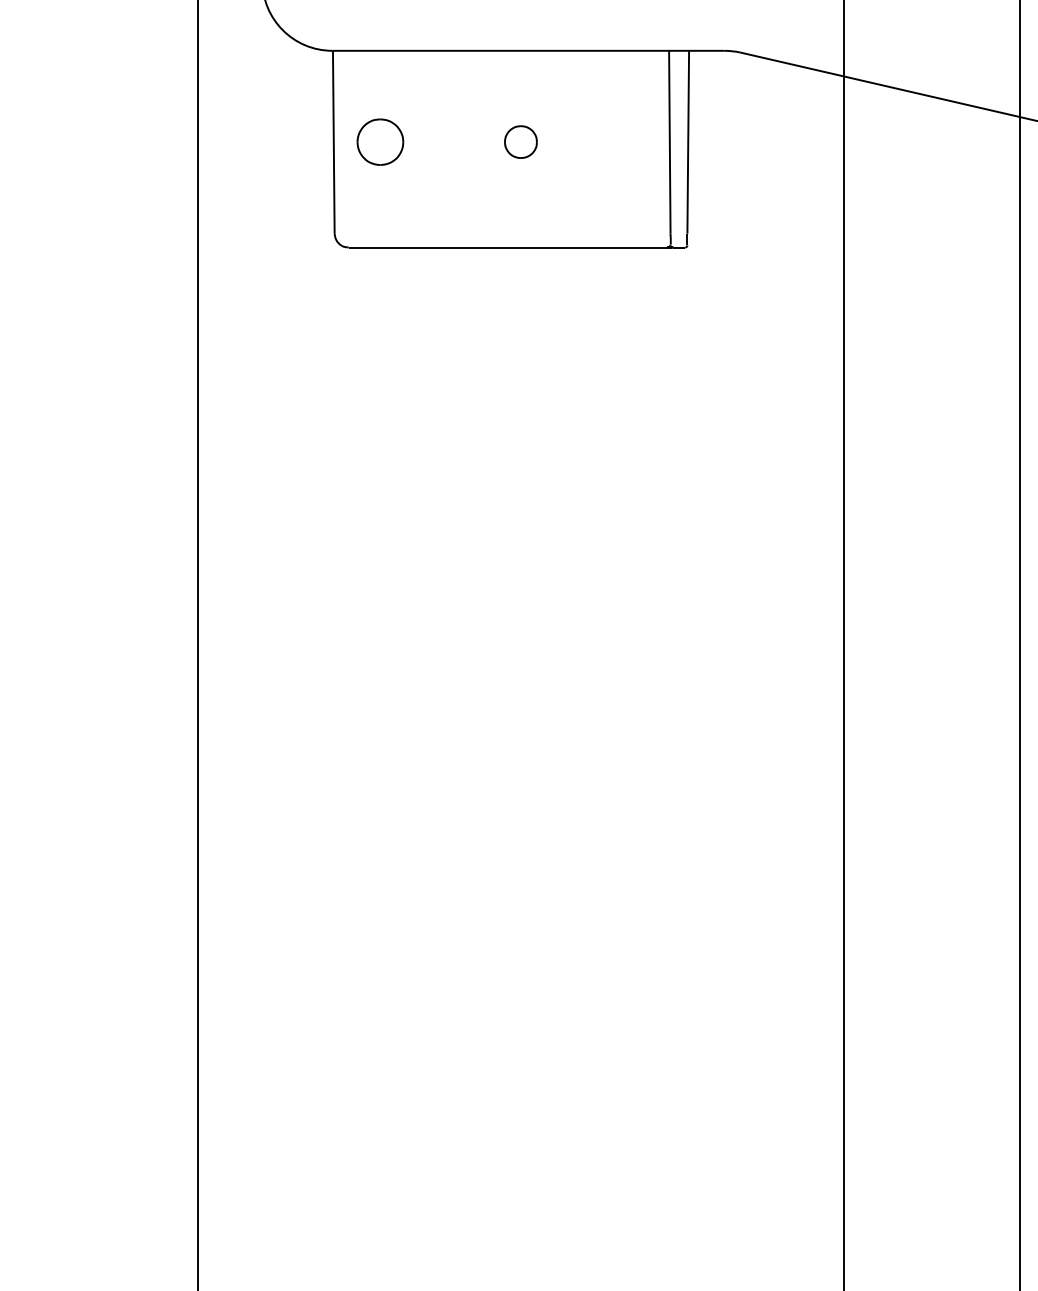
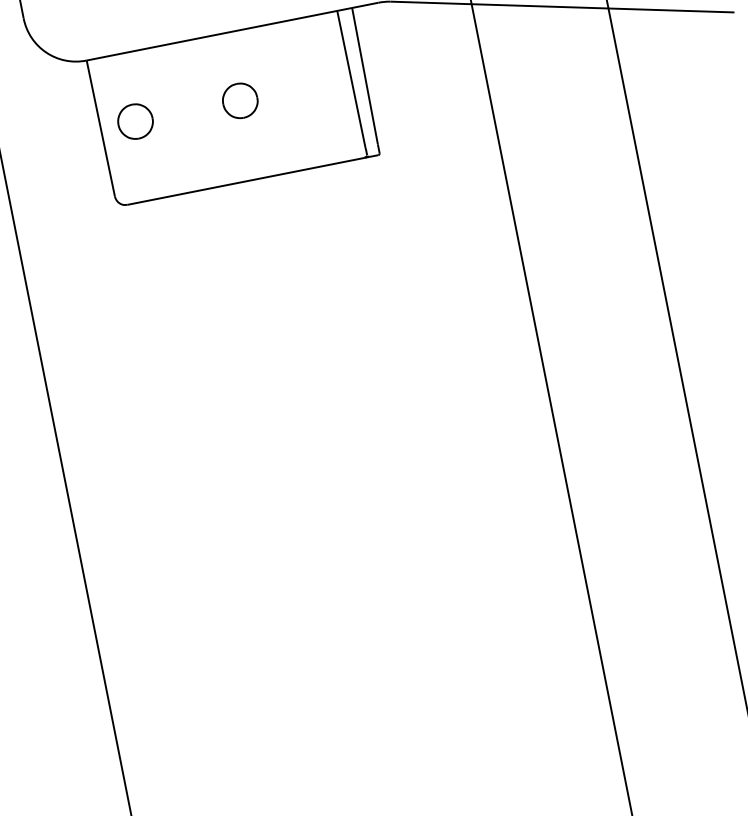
part: (520, 141) -> (239, 100), size x1.43

